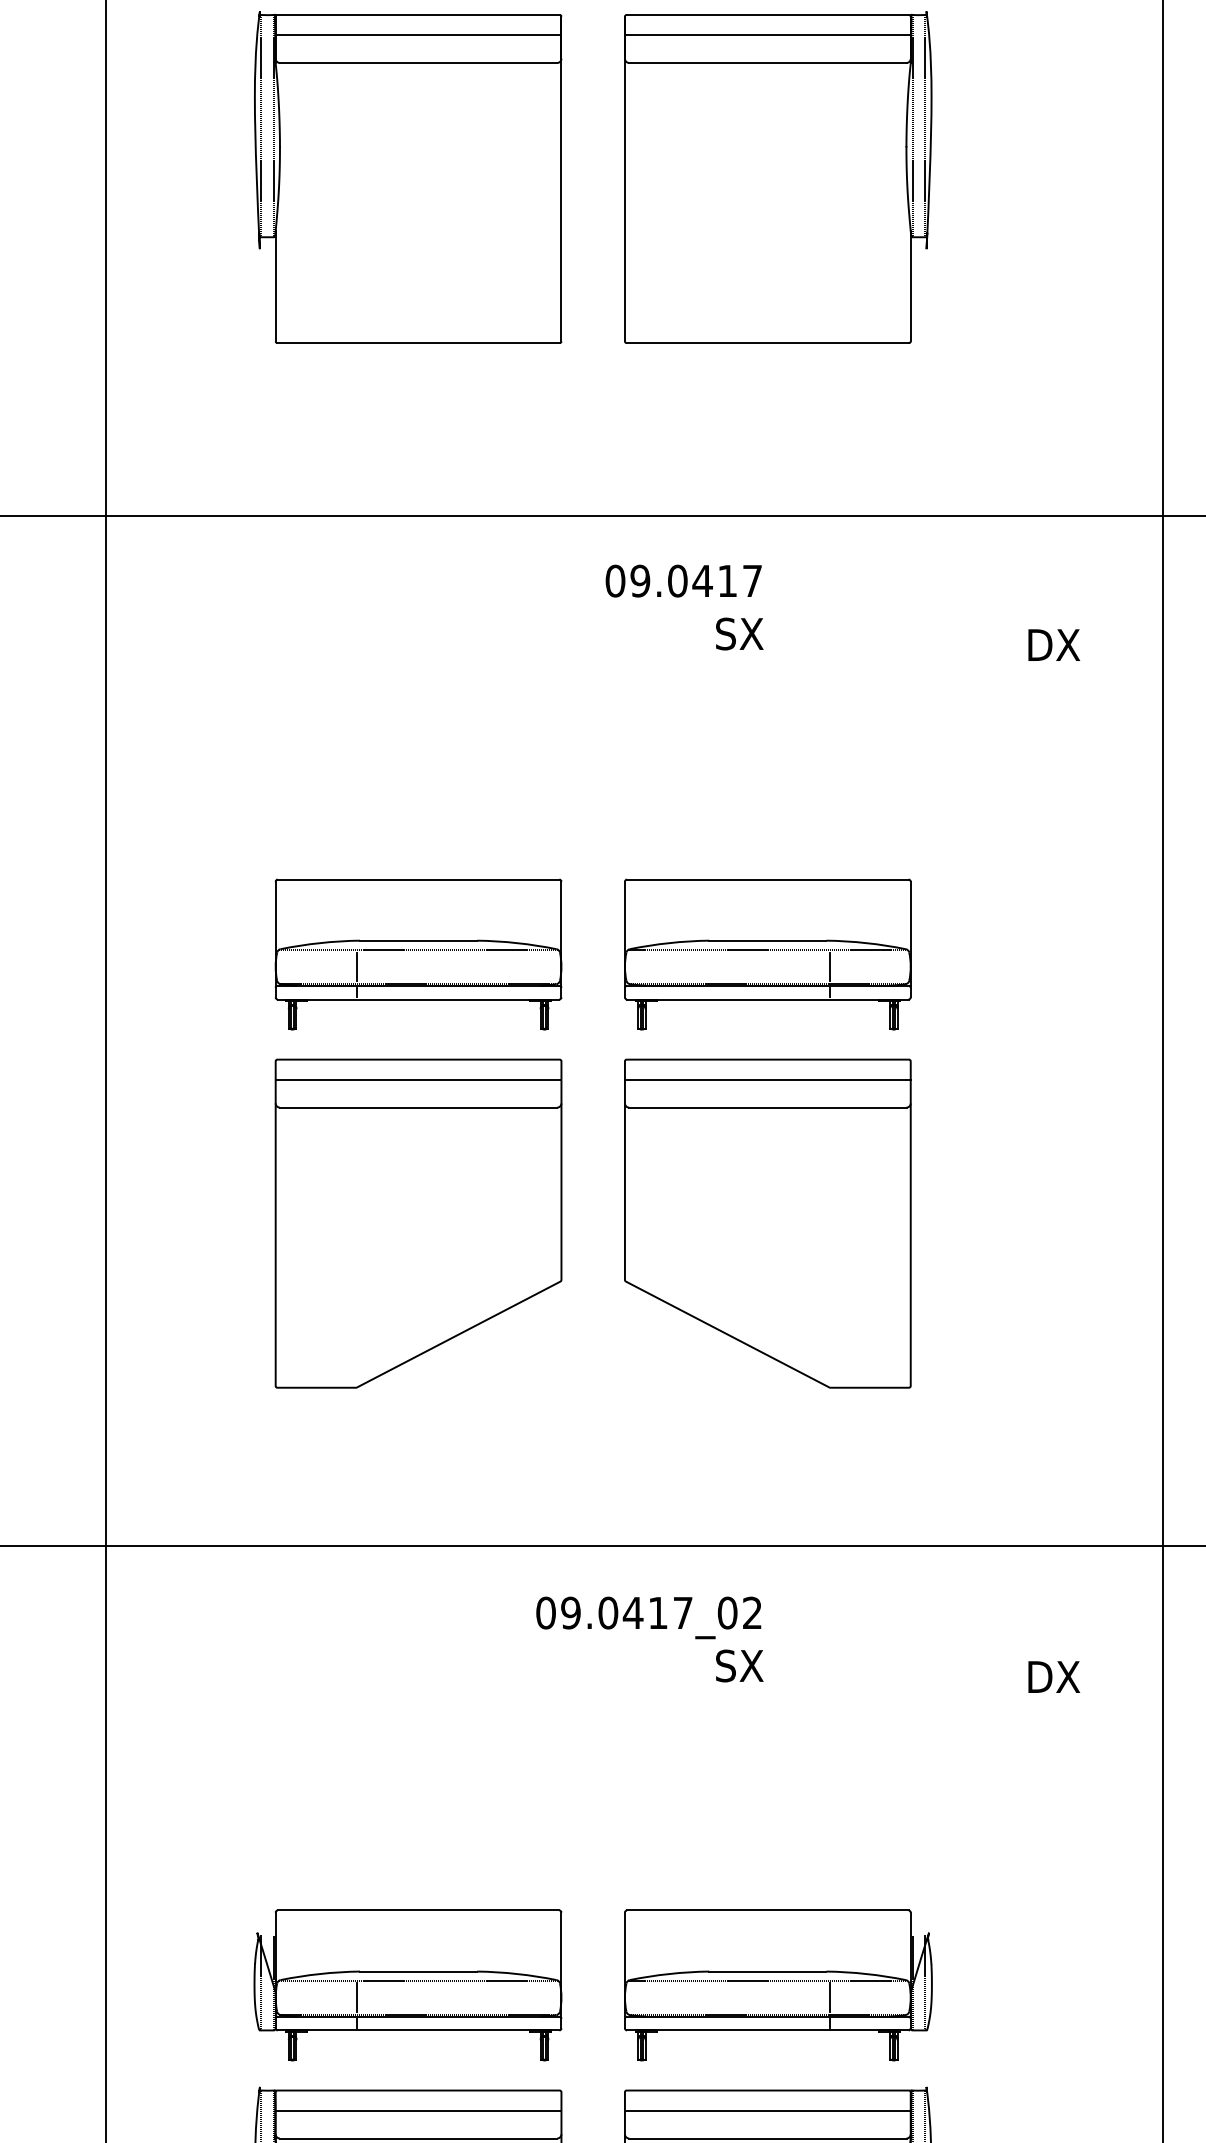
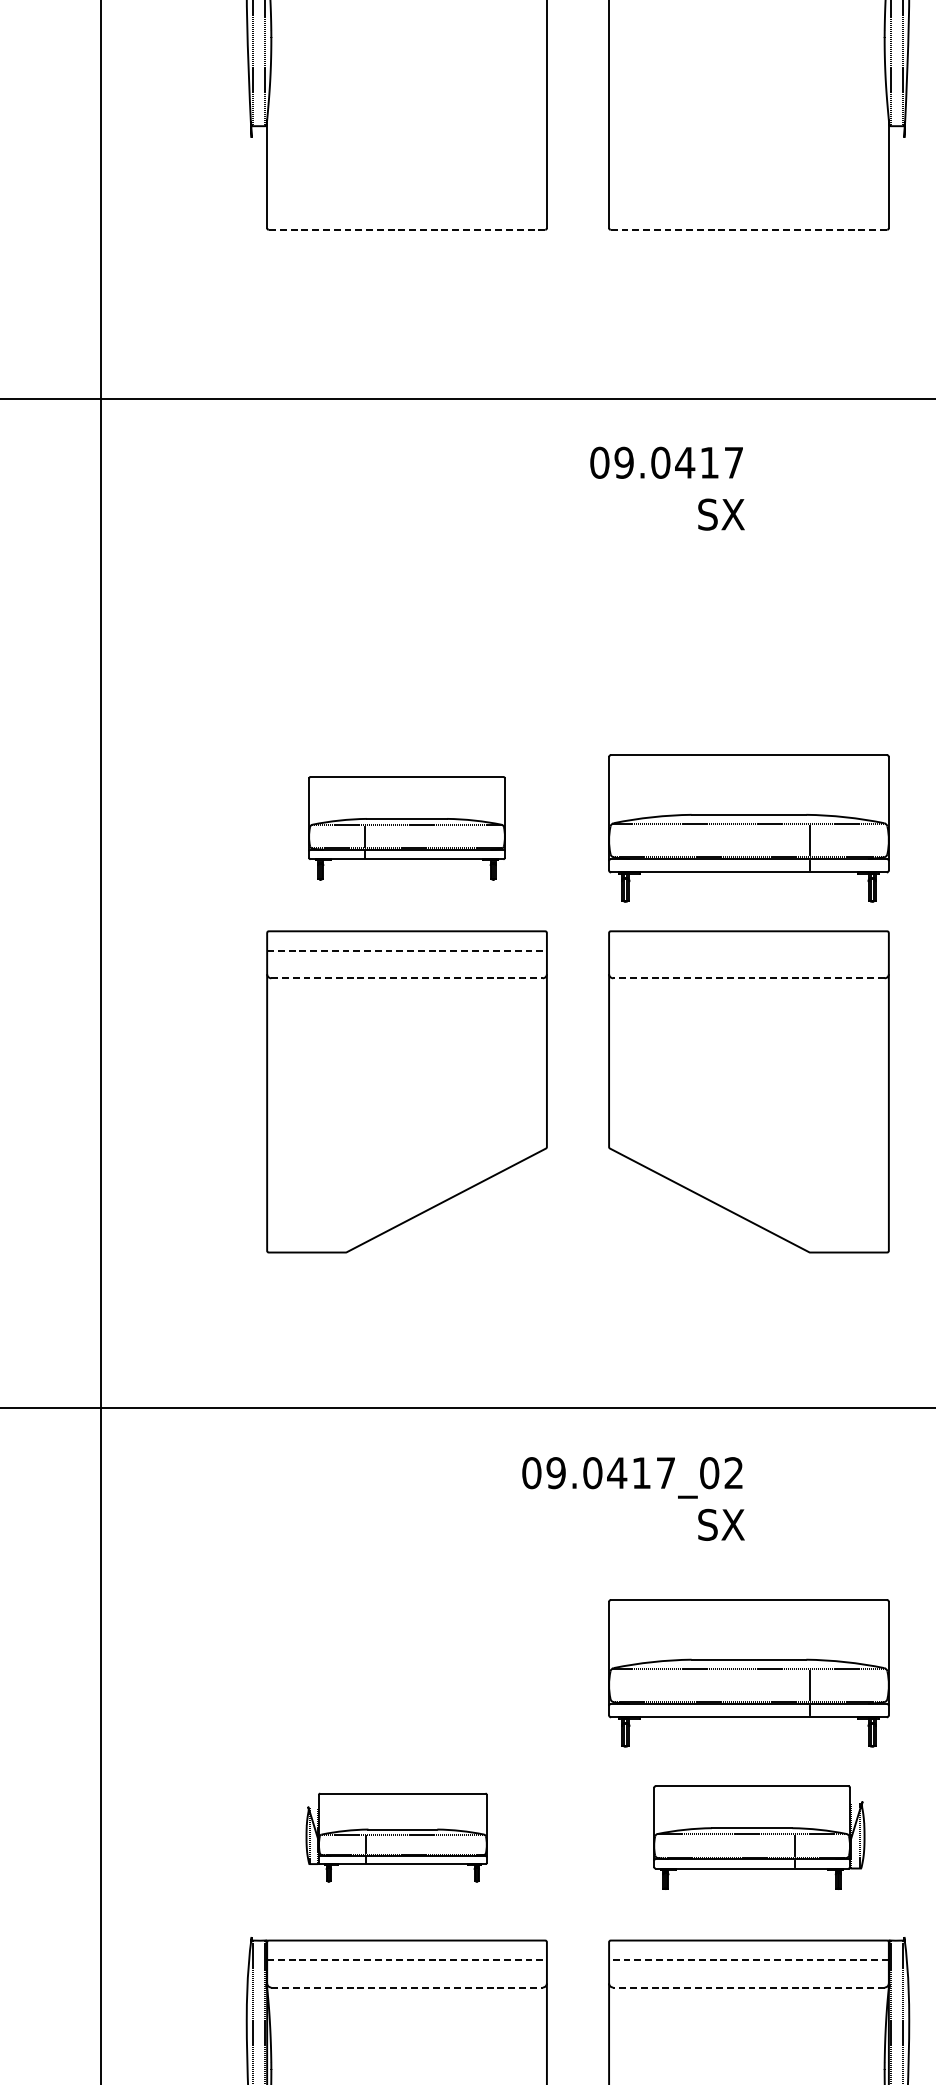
line: (418, 343) -> (406, 230), solid -> dashed
line: (768, 343) -> (749, 230), solid -> dashed
part: (418, 954) -> (406, 828), size x0.7
line: (418, 1079) -> (406, 950), solid -> dashed
line: (767, 1079) -> (748, 950), removed
line: (418, 1107) -> (406, 978), solid -> dashed
line: (767, 1107) -> (748, 978), solid -> dashed
part: (767, 1817) -> (748, 1673), added
part: (407, 1985) -> (396, 1837), size x0.6
part: (778, 1985) -> (759, 1837), size x0.7
line: (418, 2110) -> (406, 1960), solid -> dashed
line: (767, 2110) -> (748, 1960), solid -> dashed
line: (418, 2138) -> (406, 1987), solid -> dashed
line: (767, 2138) -> (748, 1987), solid -> dashed

